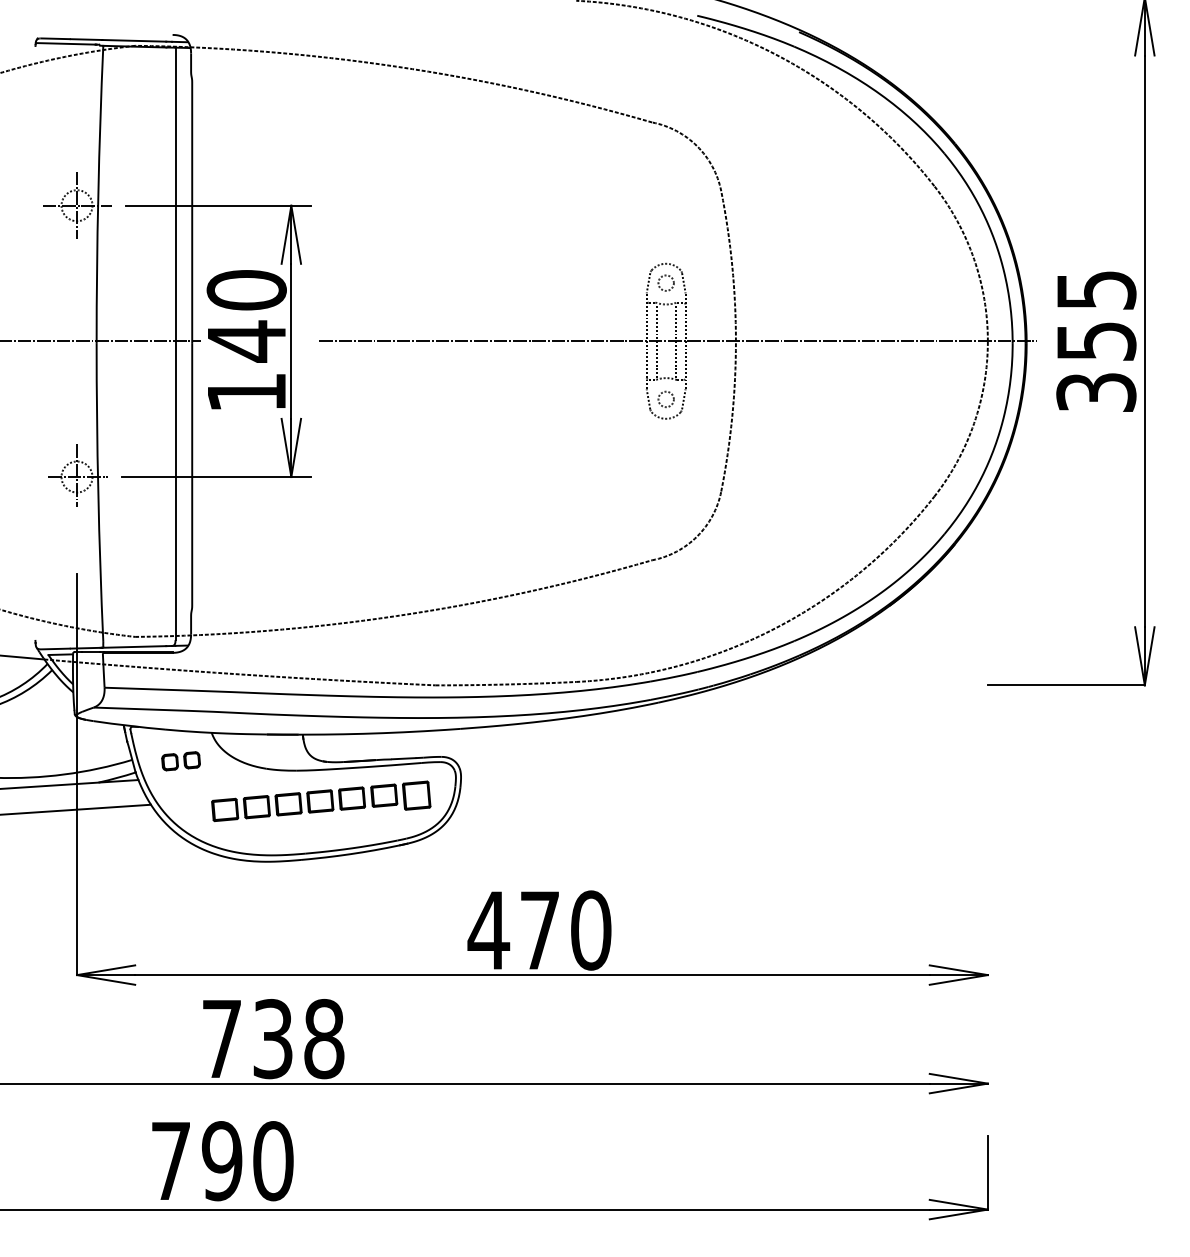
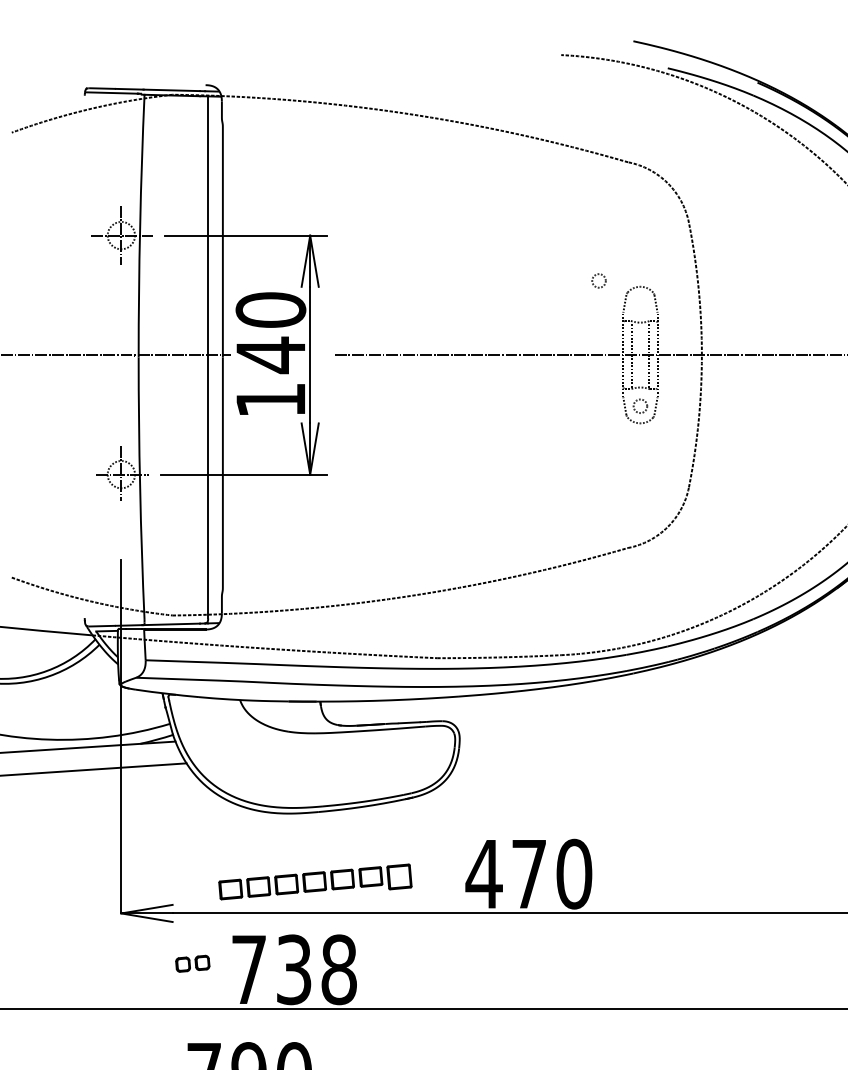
circle: (665, 282) -> (598, 280), moved
part: (180, 761) -> (192, 964), moved
part: (321, 801) -> (315, 882), moved

